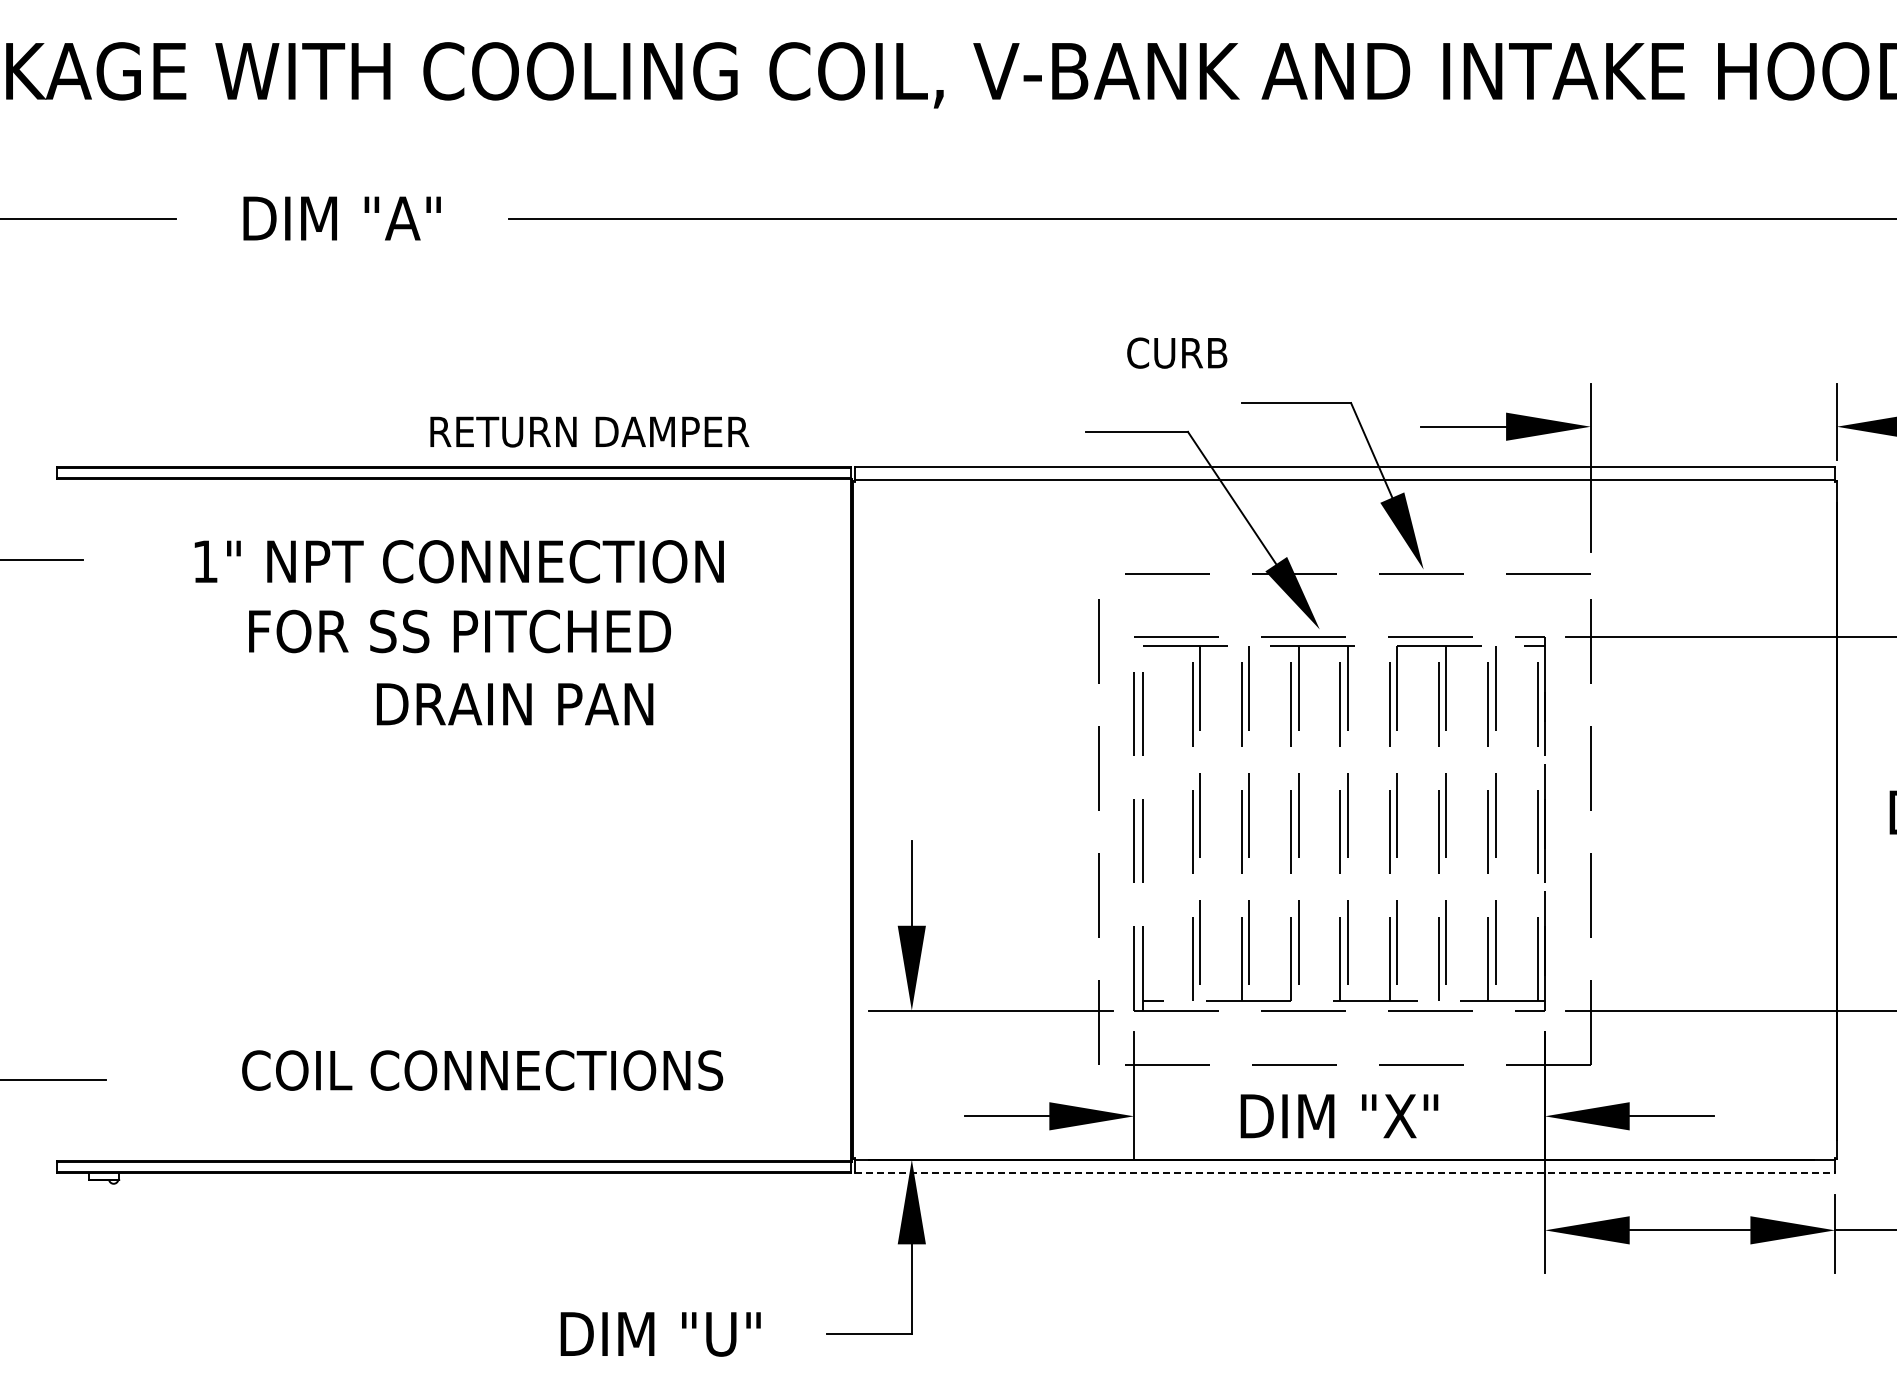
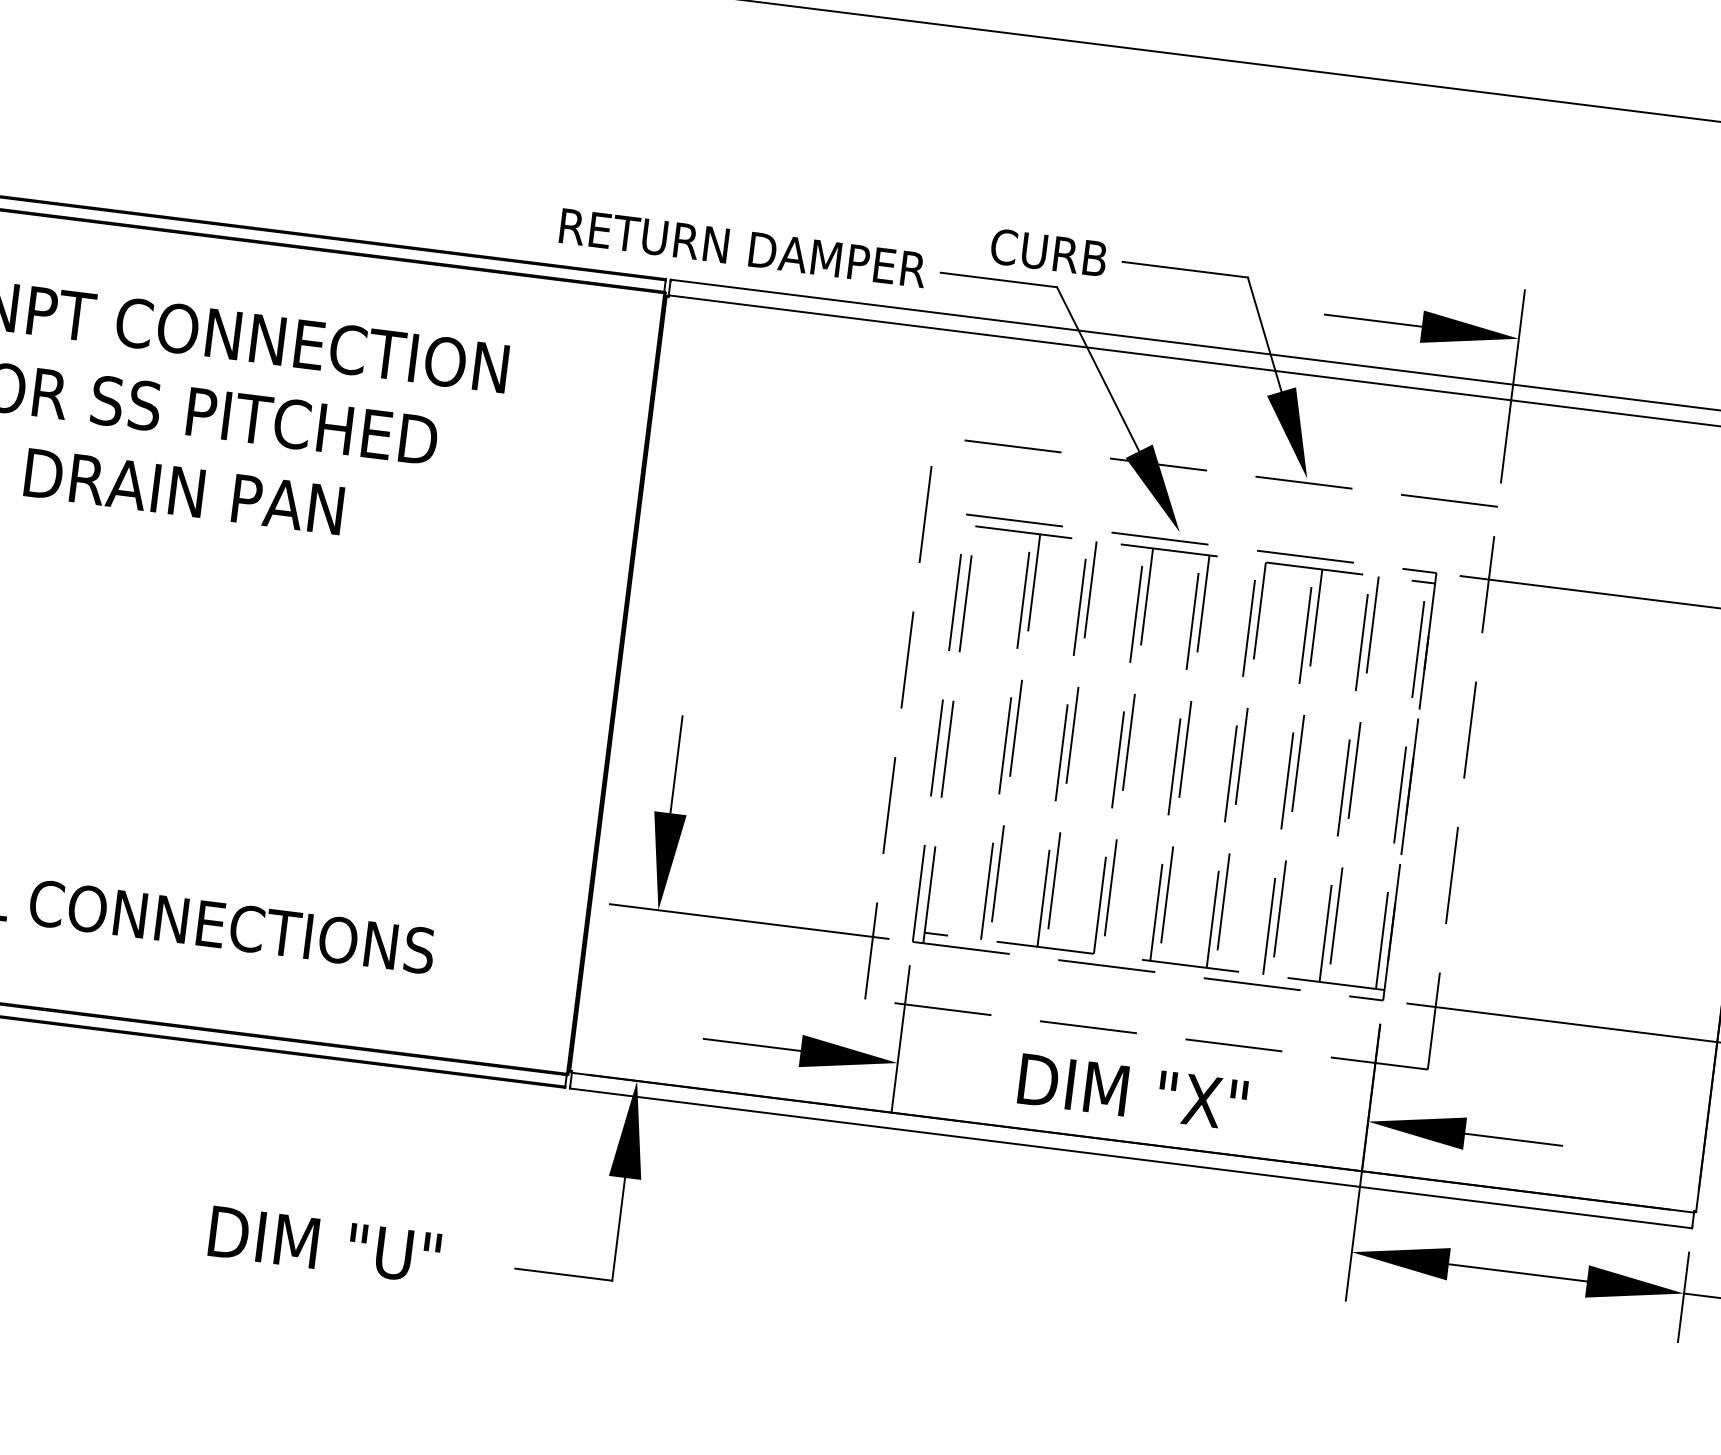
text: (1177, 352) -> (1049, 252), moved
text: (589, 431) -> (742, 247), moved
text: (515, 704) -> (184, 492), moved
line: (1345, 1173) -> (1131, 1158), dashed -> solid

